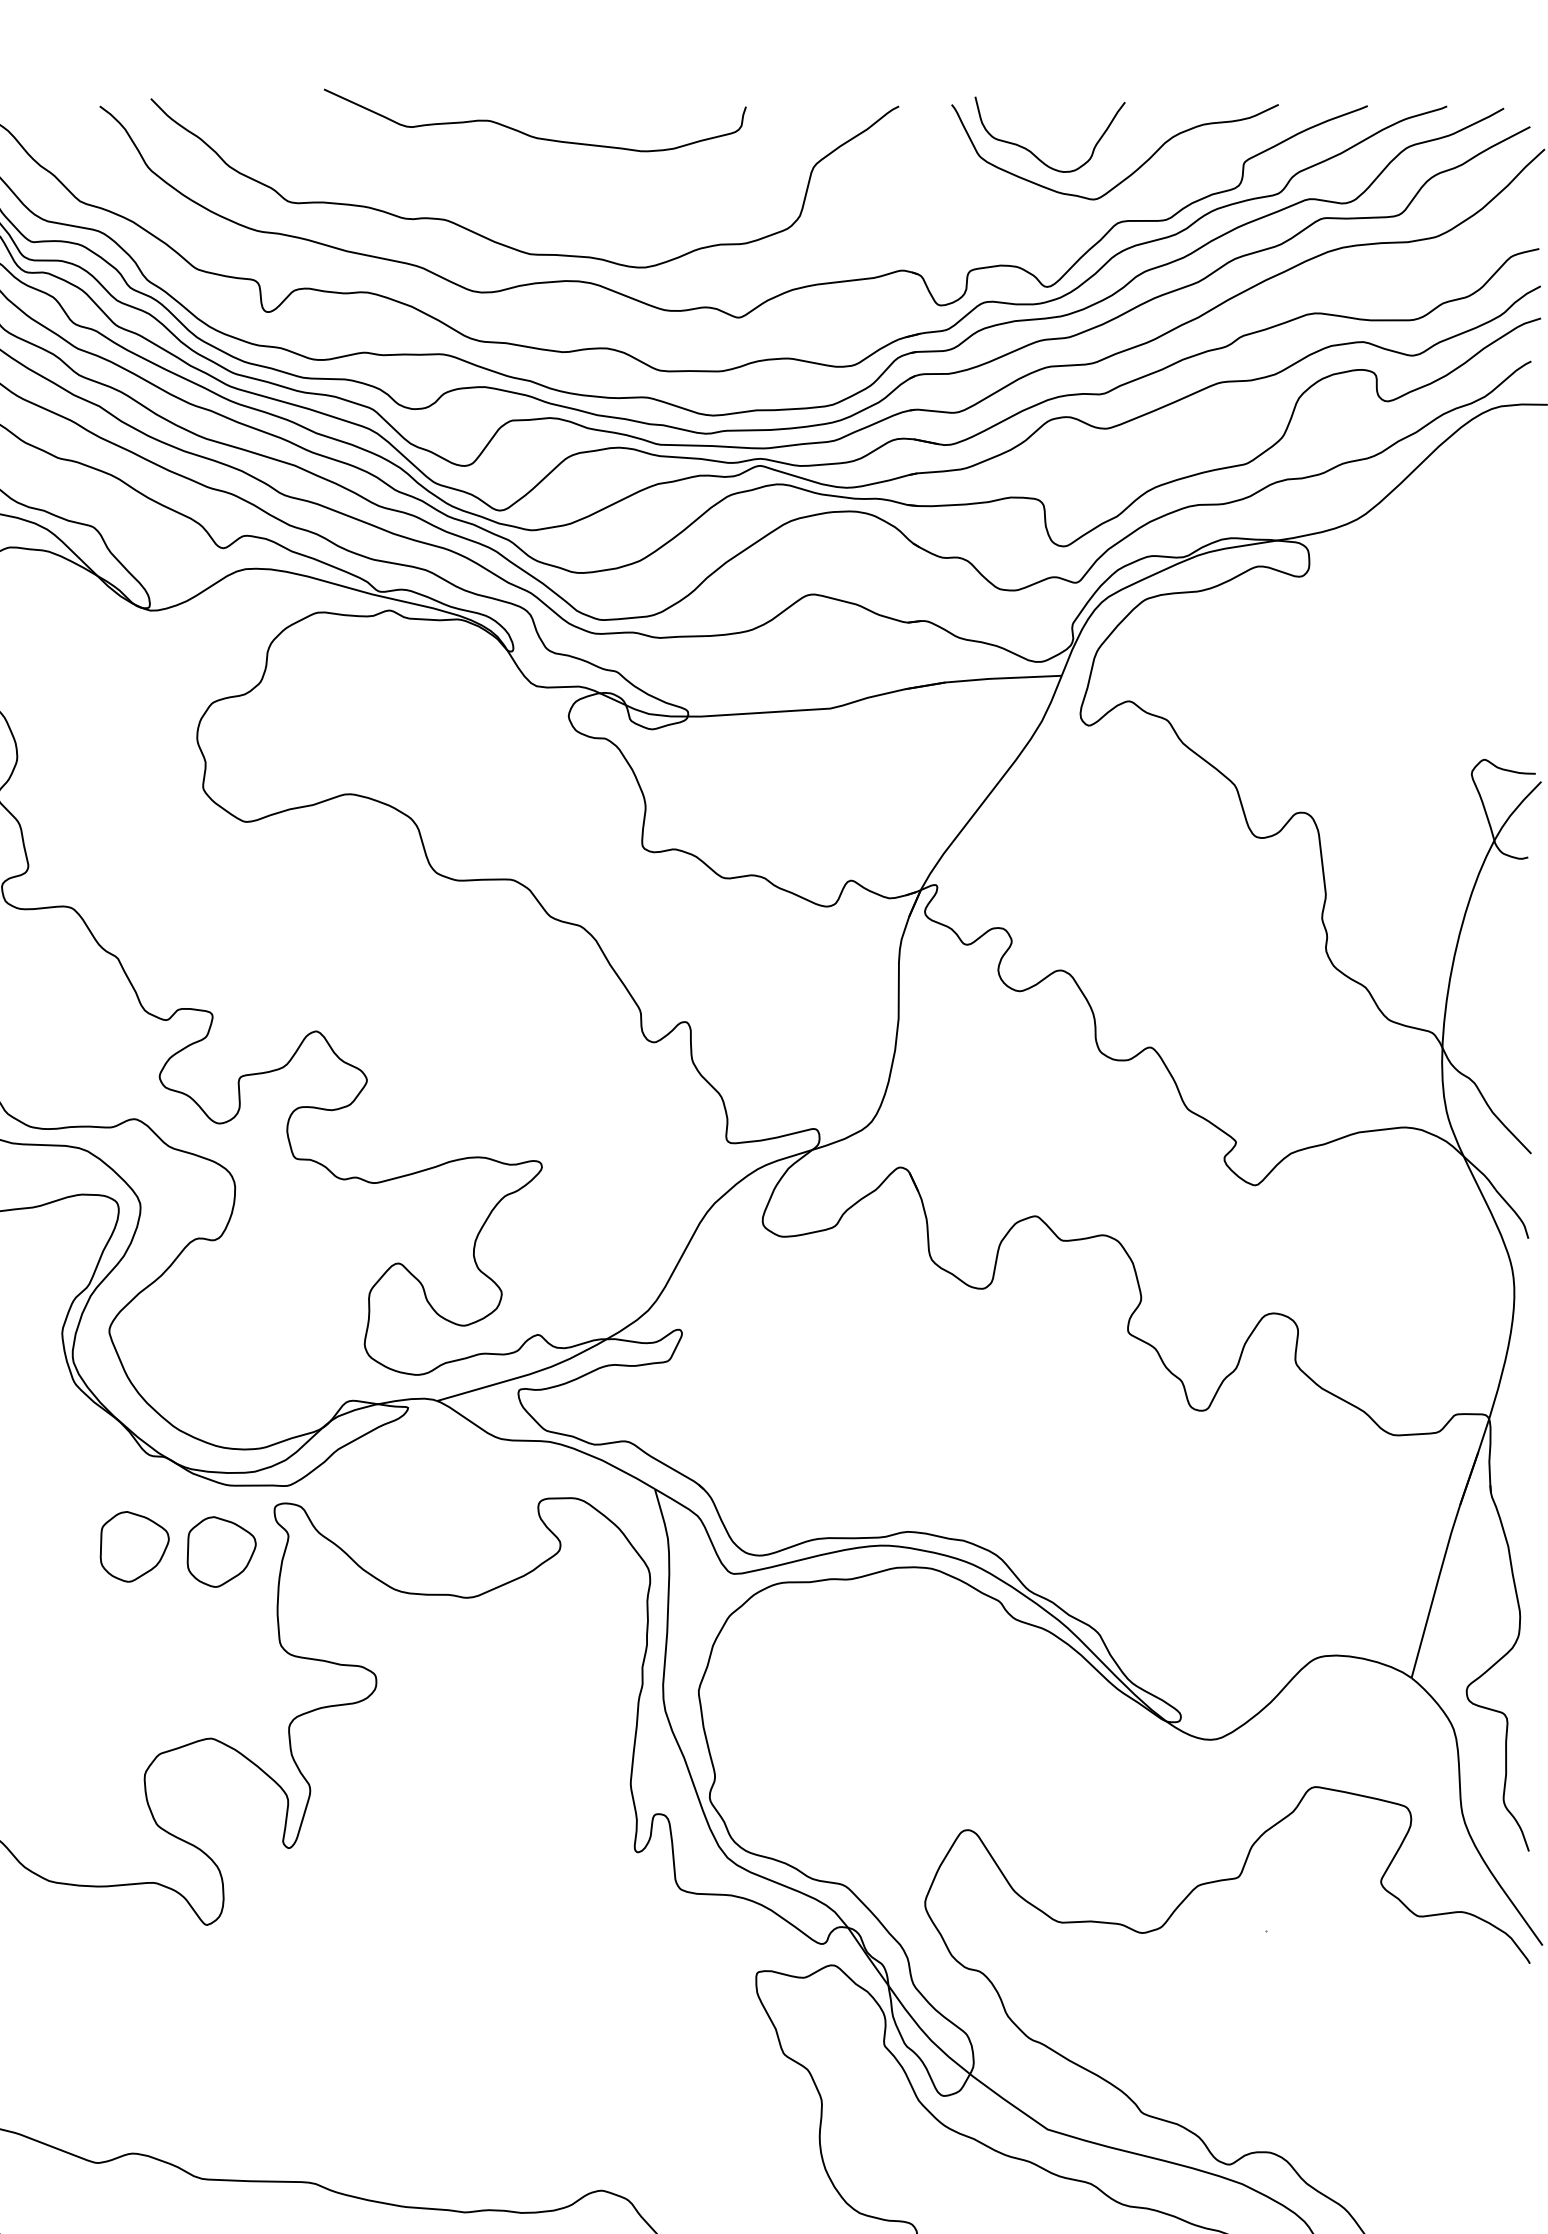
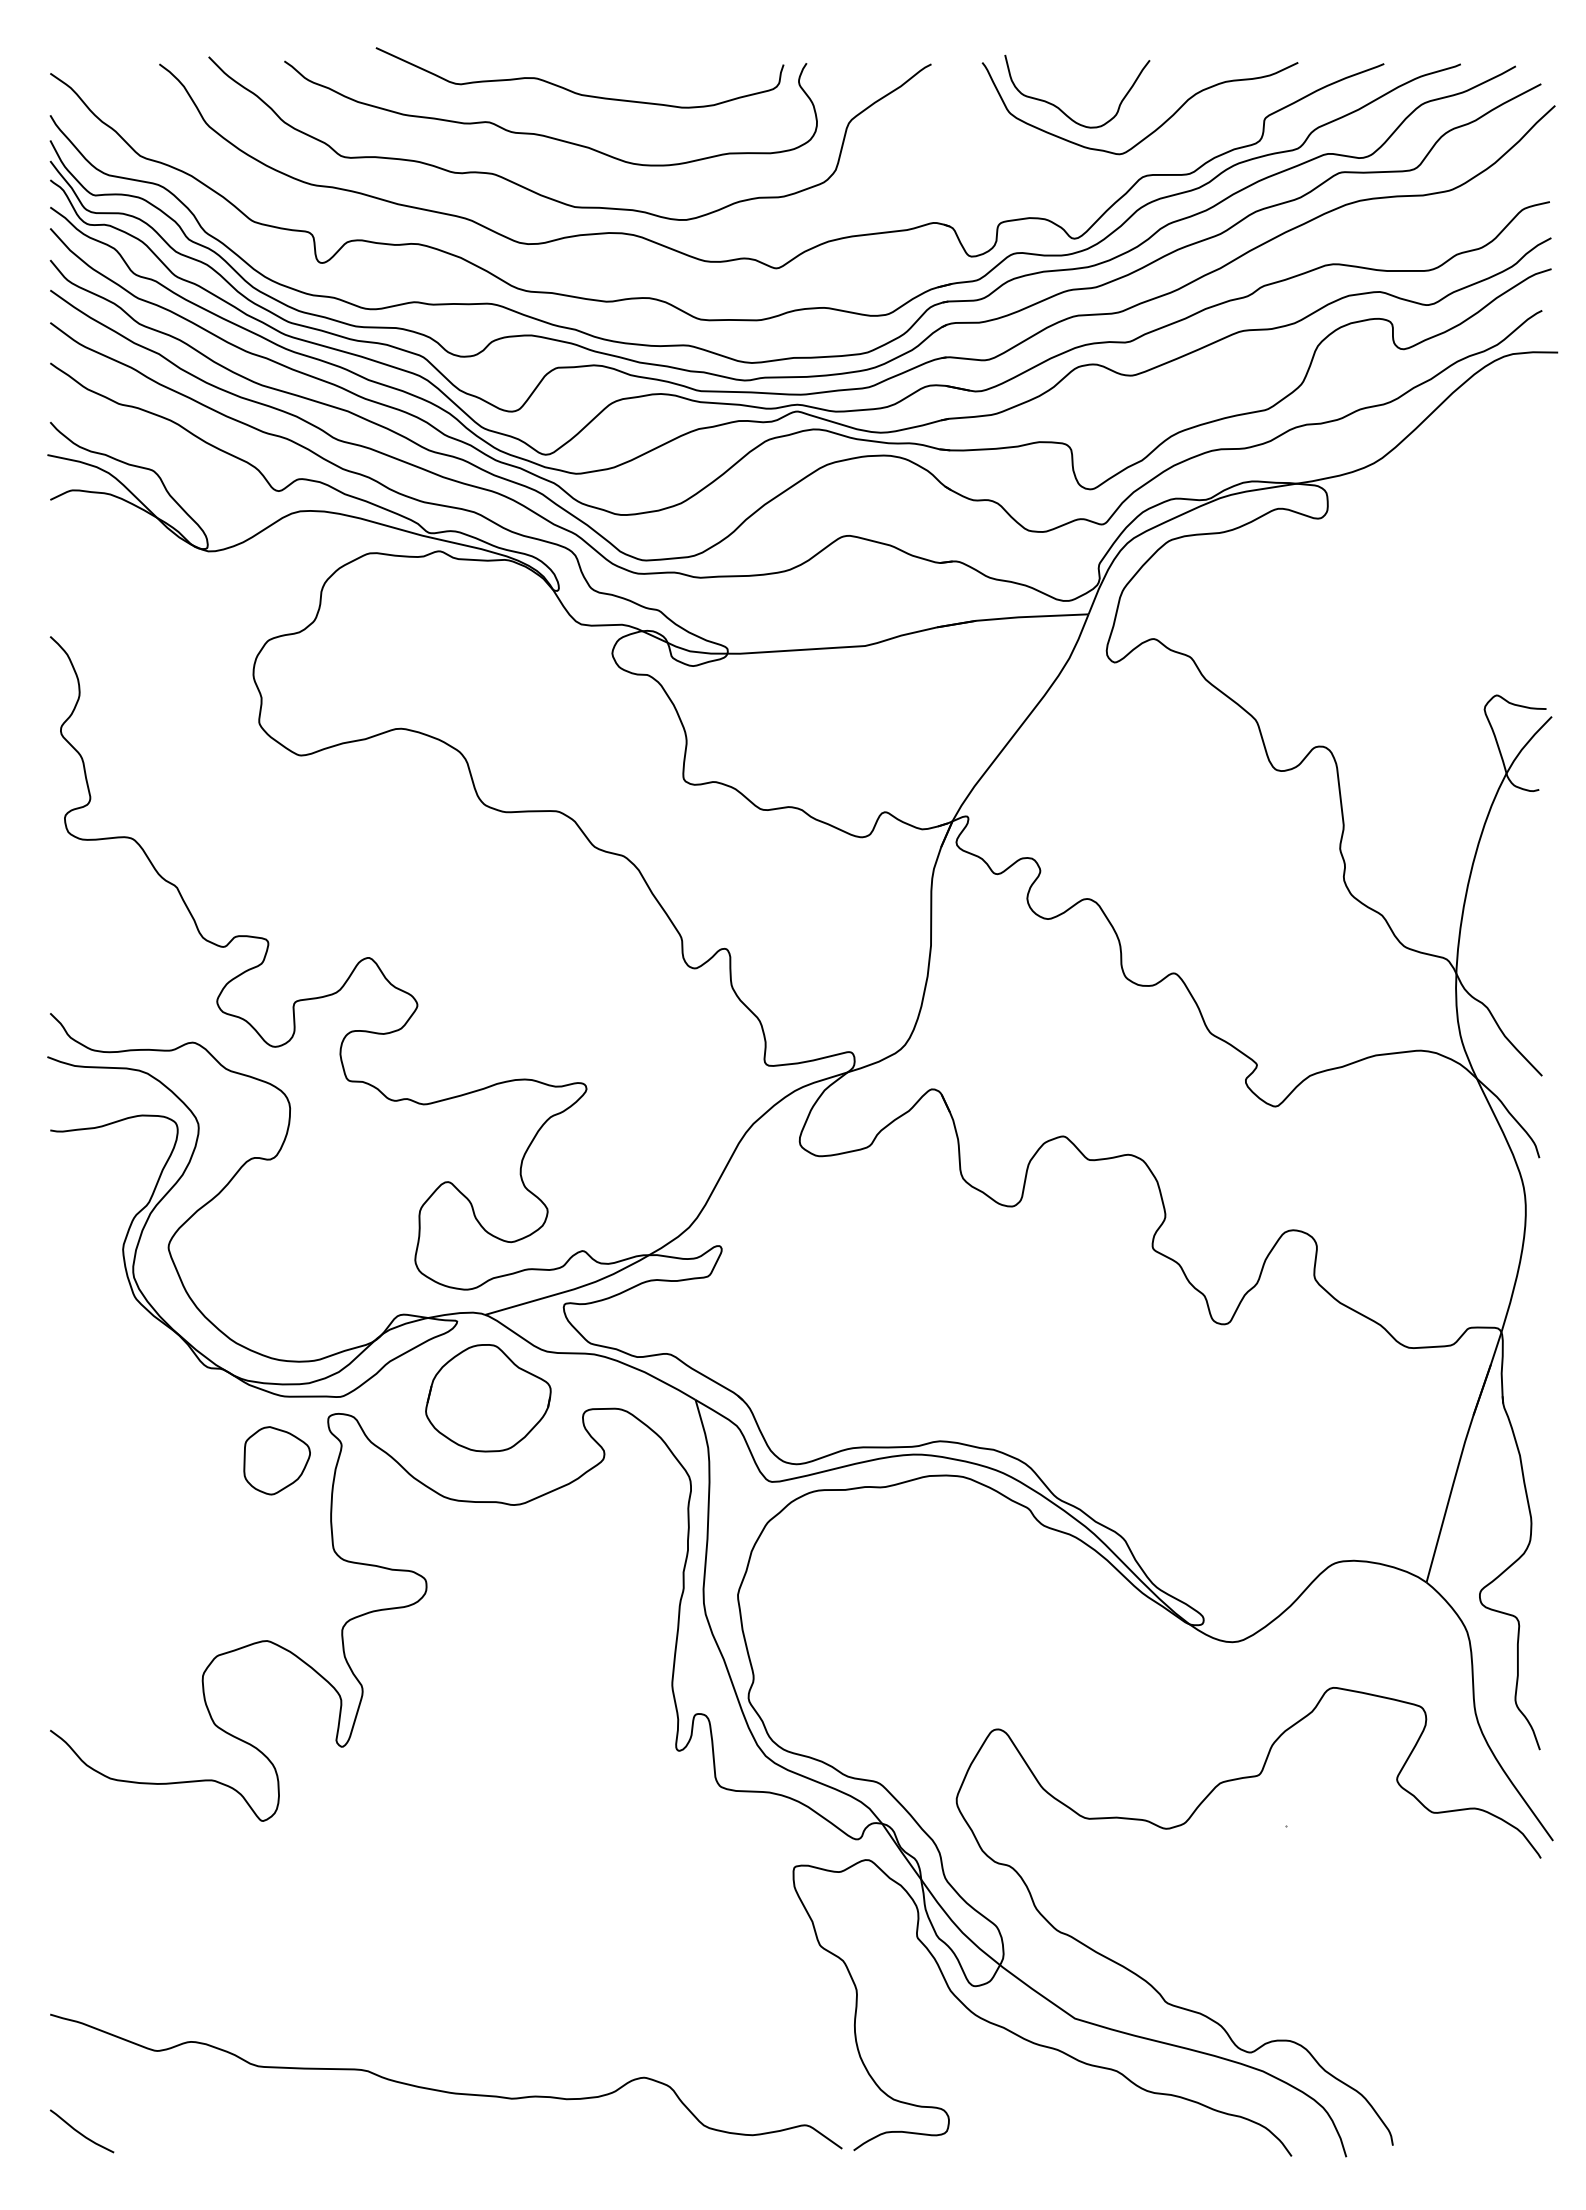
curve: (497, 179) -> (543, 134), added
part: (440, 1487) -> (488, 1398), added
part: (134, 1546) -> (192, 1455), removed

